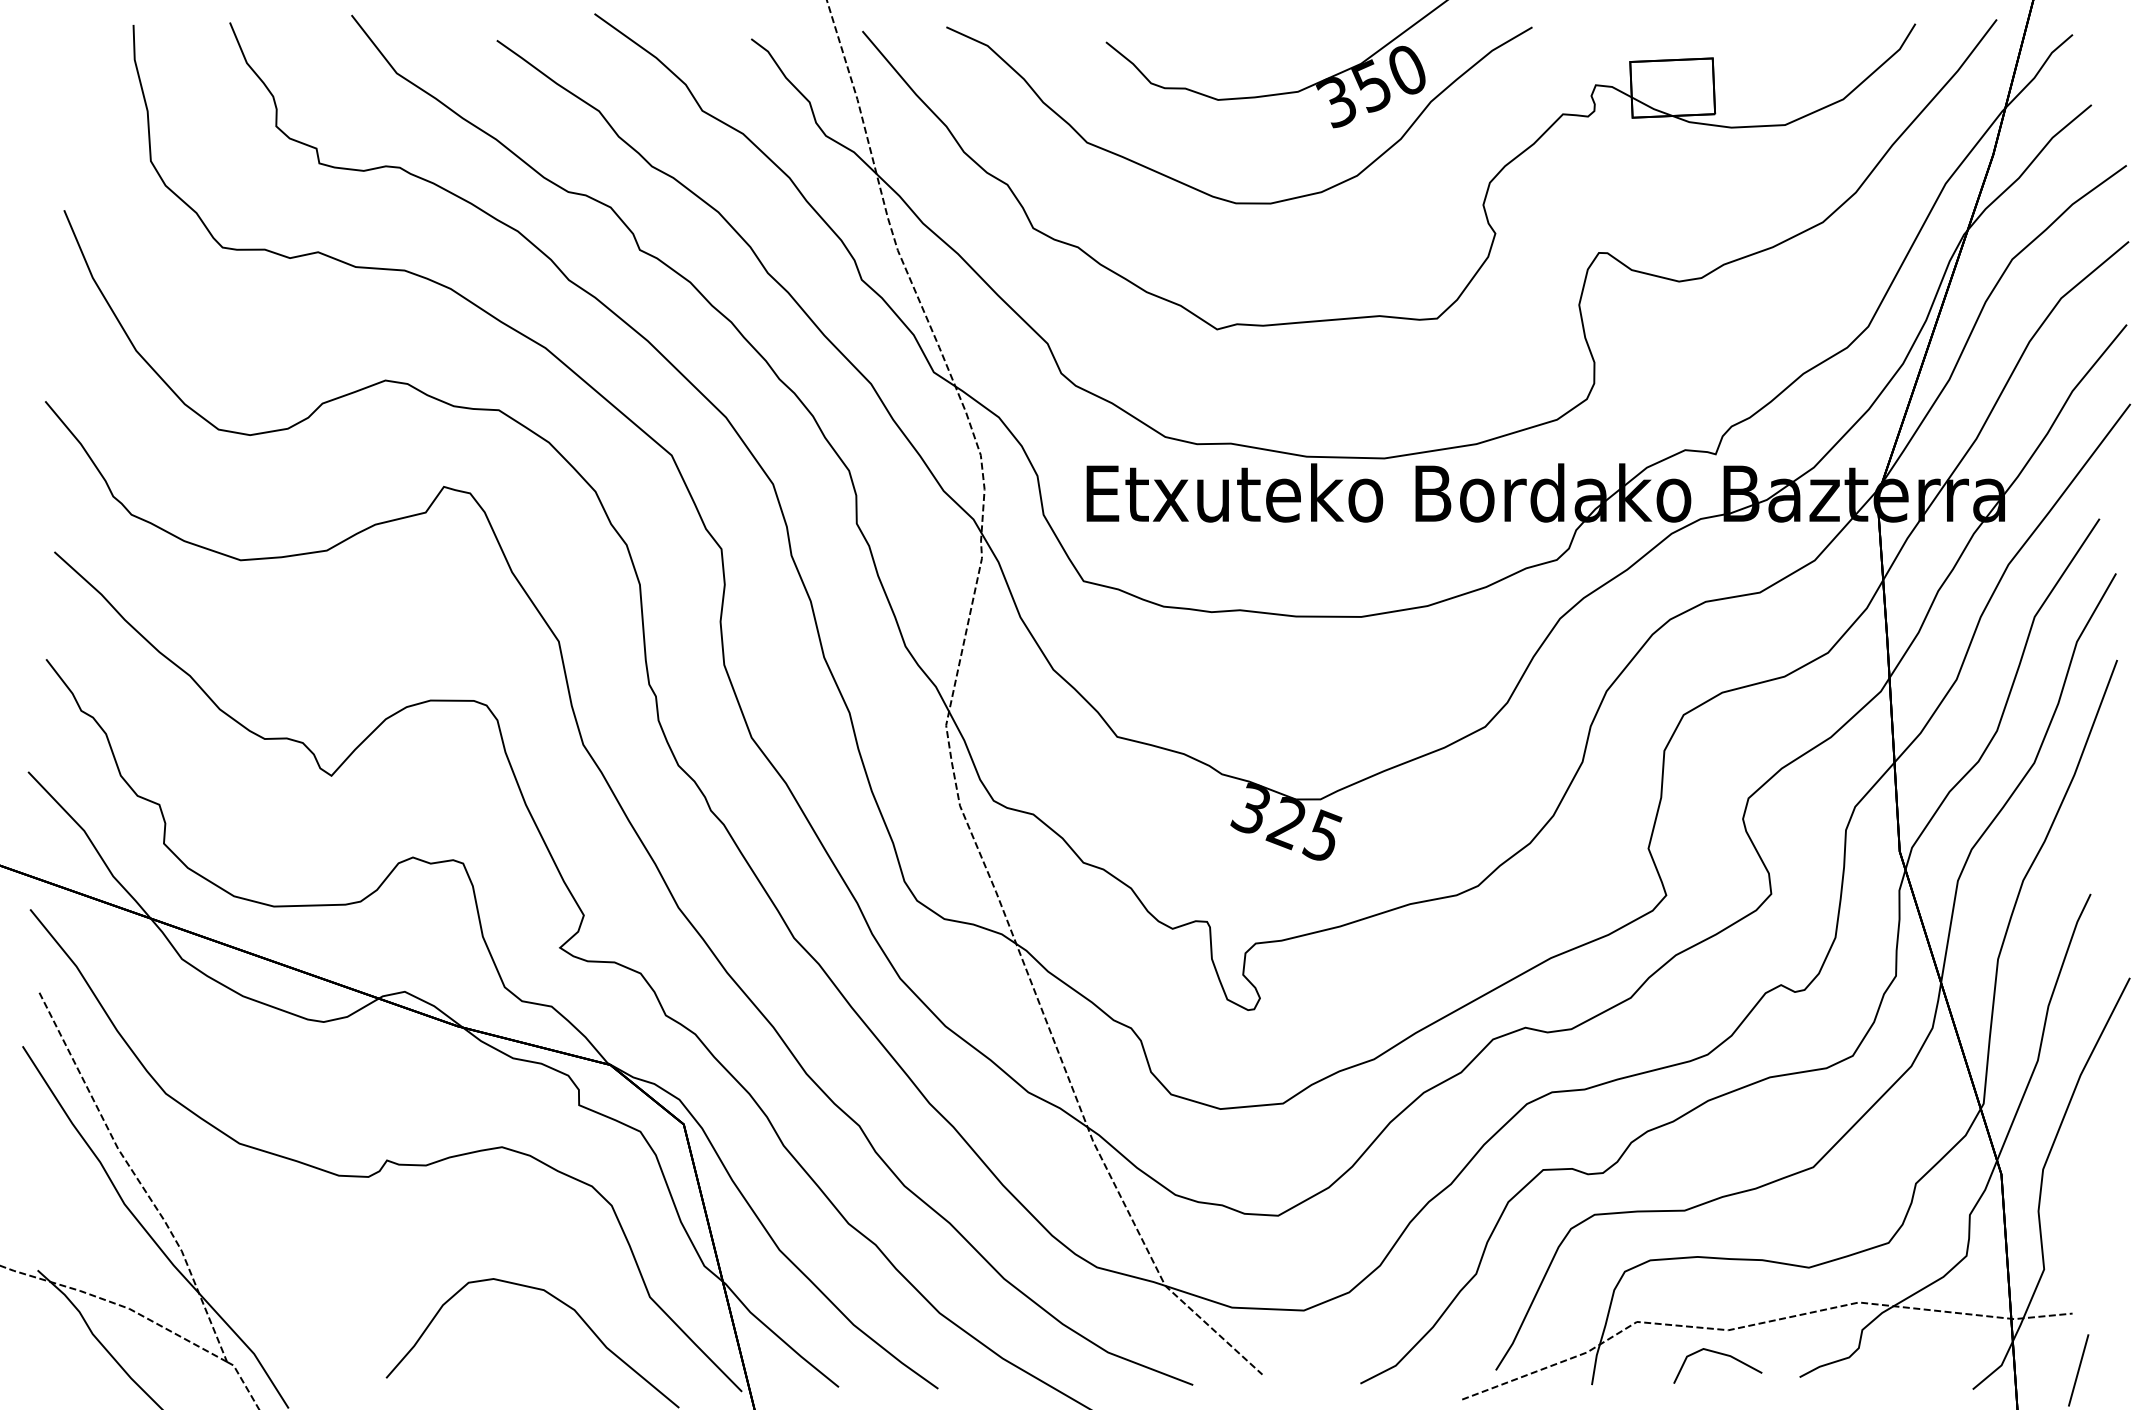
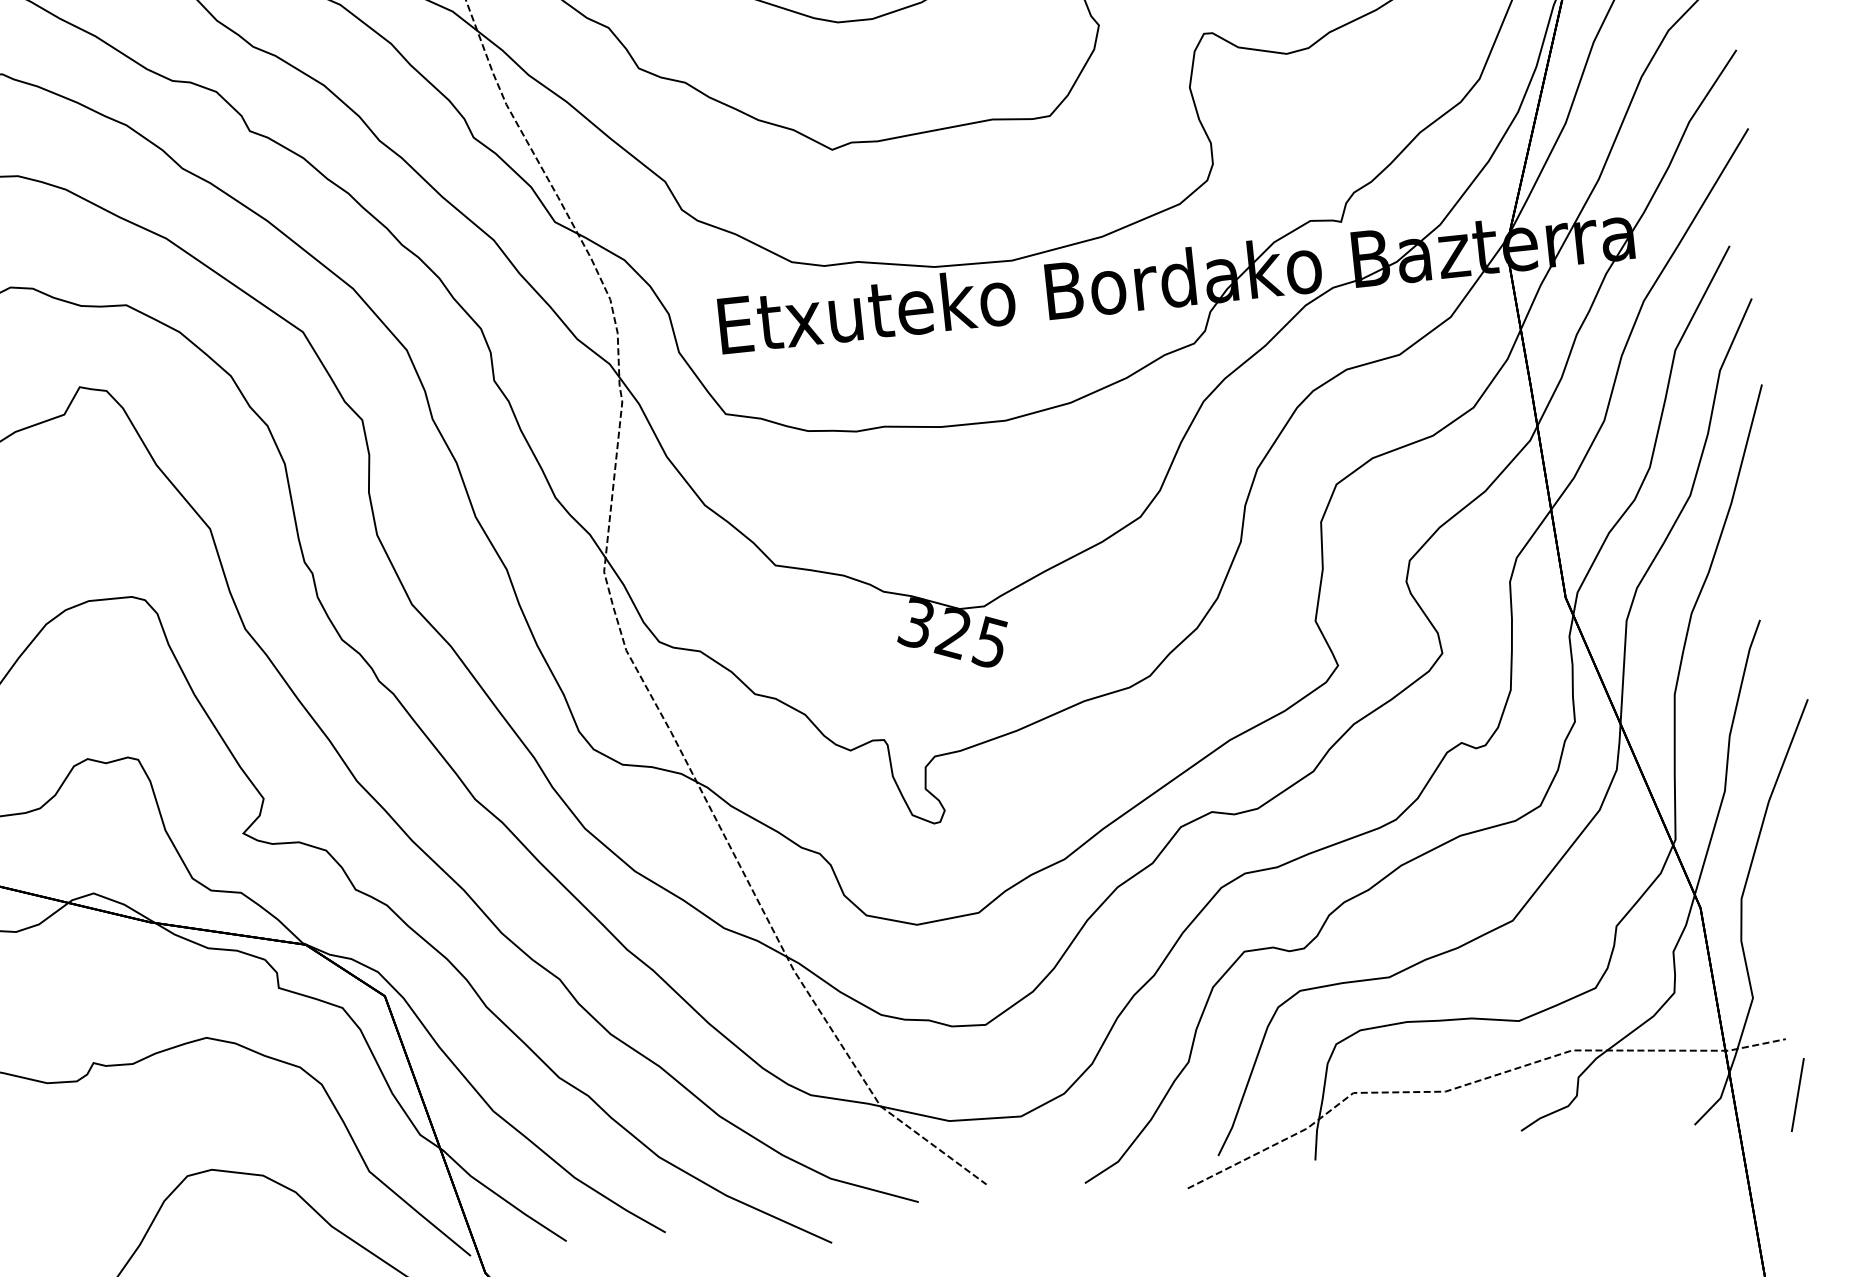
line: (1719, 1354) -> (1438, 1116), removed

